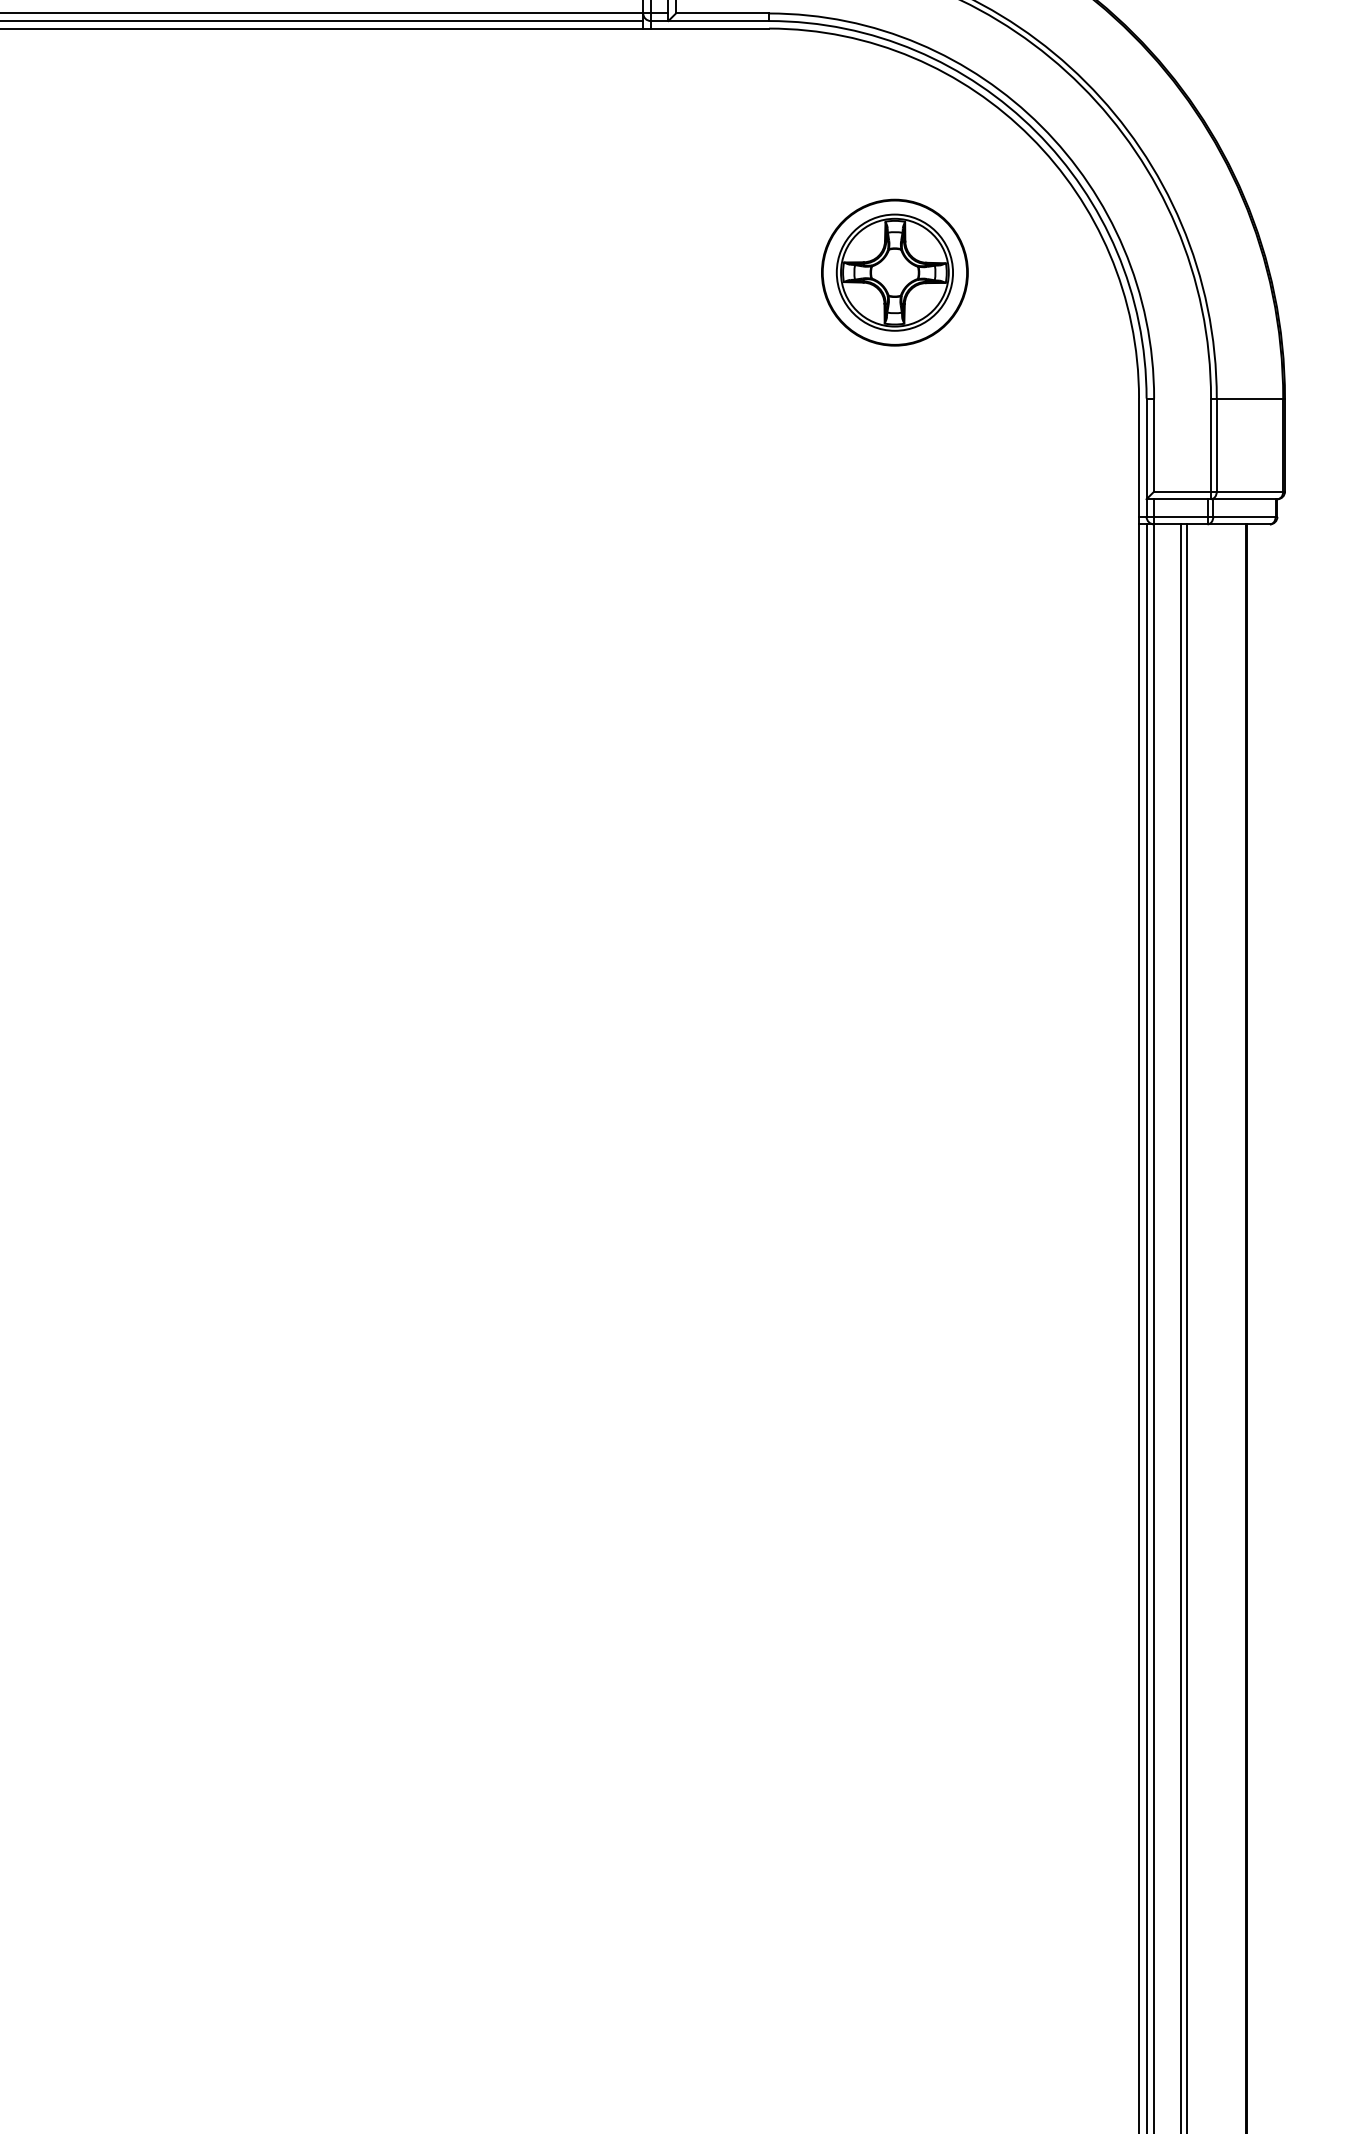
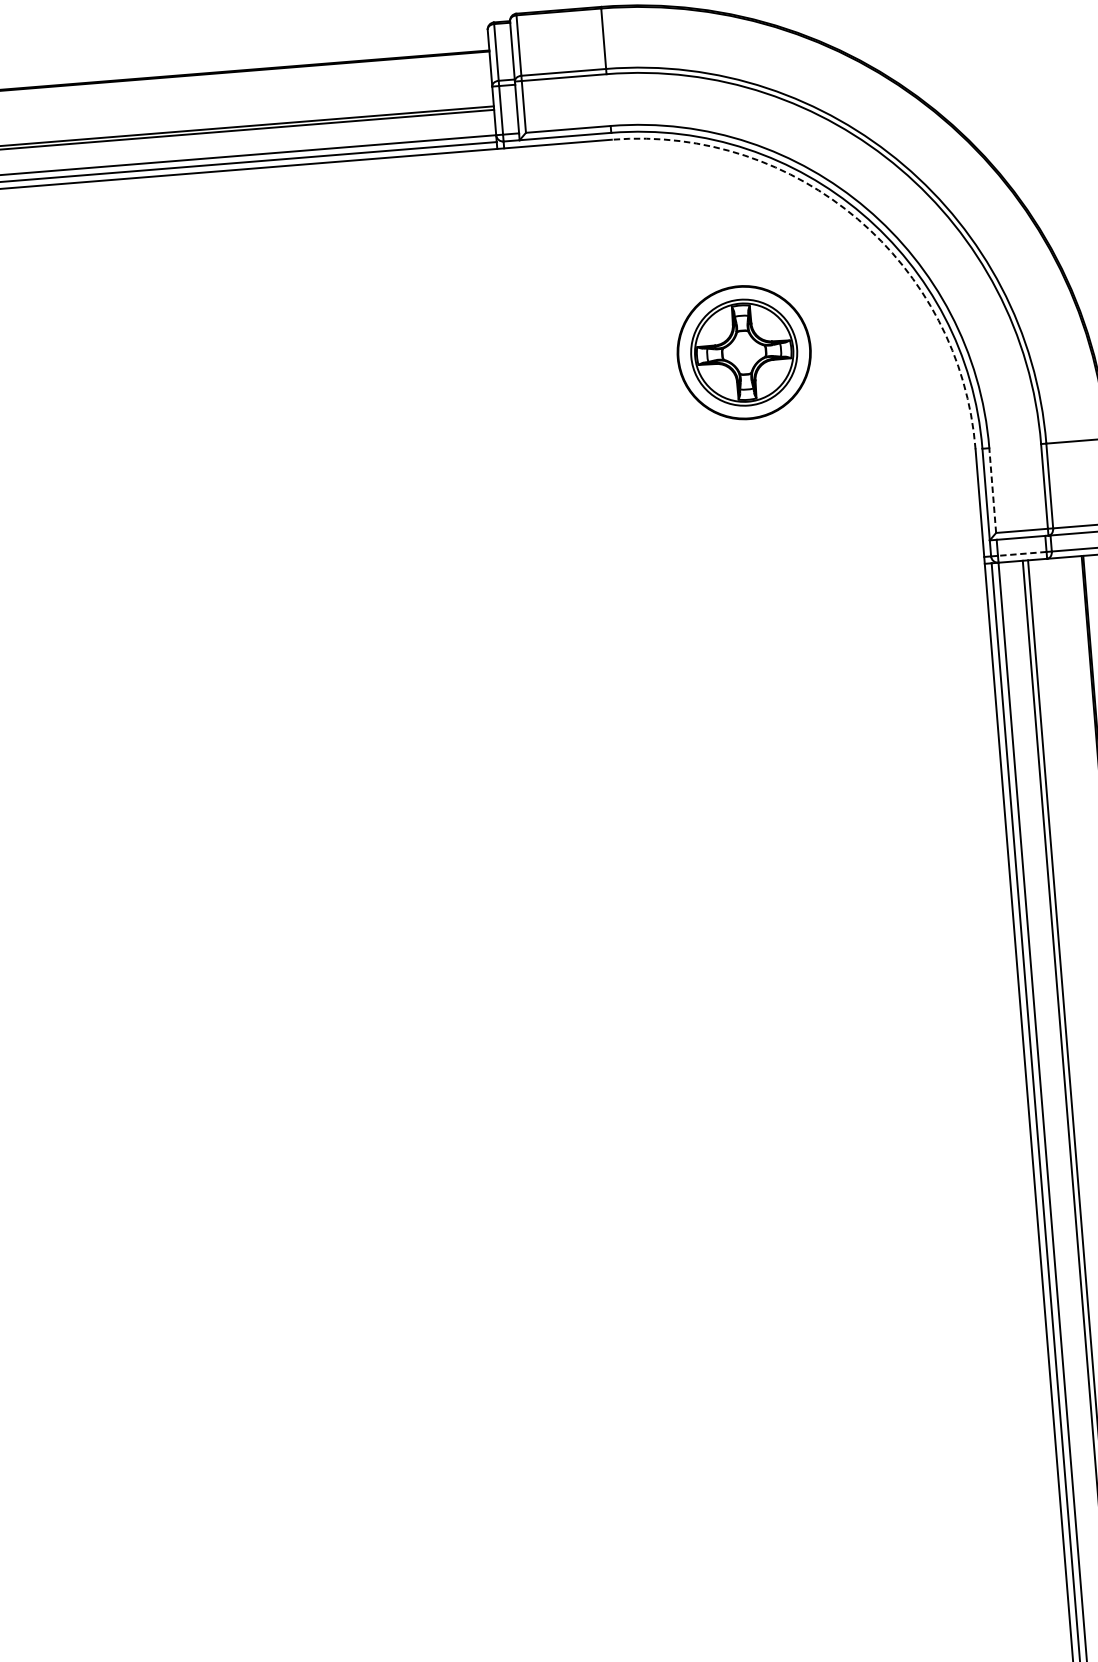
arc: (1030, 136) -> (857, 218), solid -> dashed
line: (1154, 445) -> (993, 490), solid -> dashed
line: (1180, 516) -> (1021, 553), solid -> dashed

